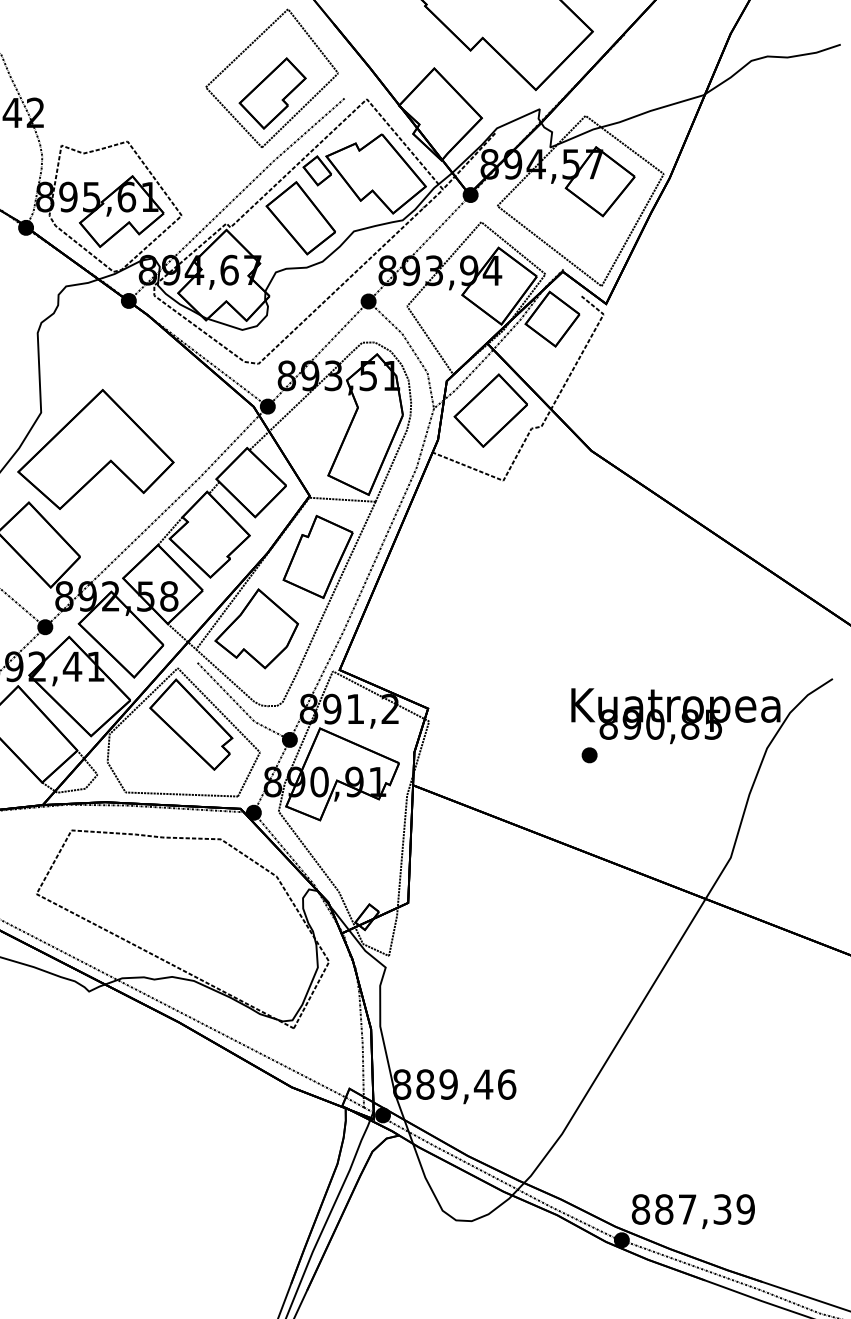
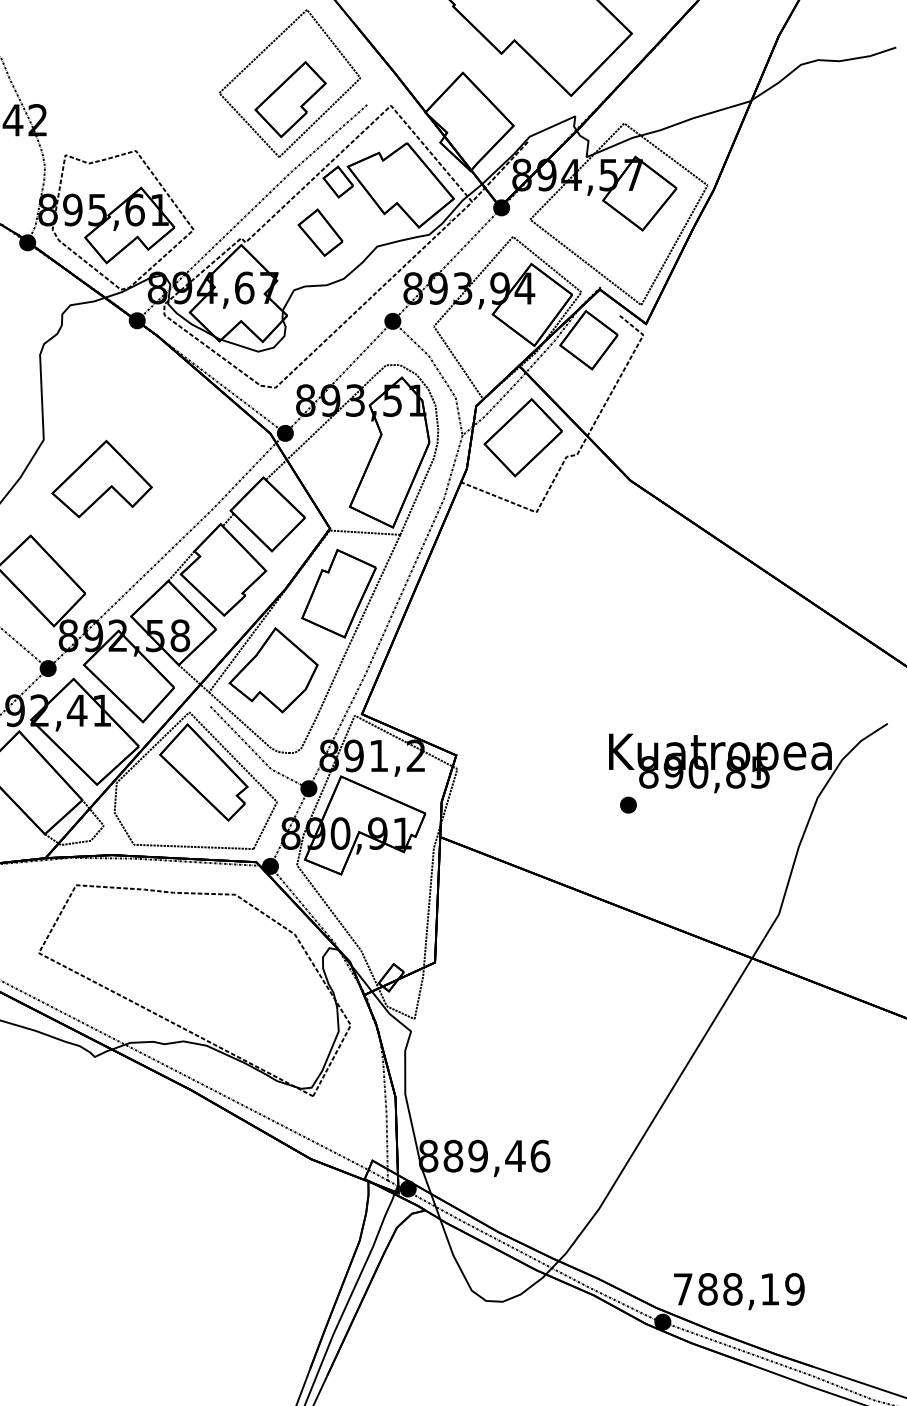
part: (300, 218) -> (320, 232), size x0.6
part: (95, 448) -> (101, 478), size x0.6
text: (681, 1209) -> (726, 1289), 887,39 -> 788,19

